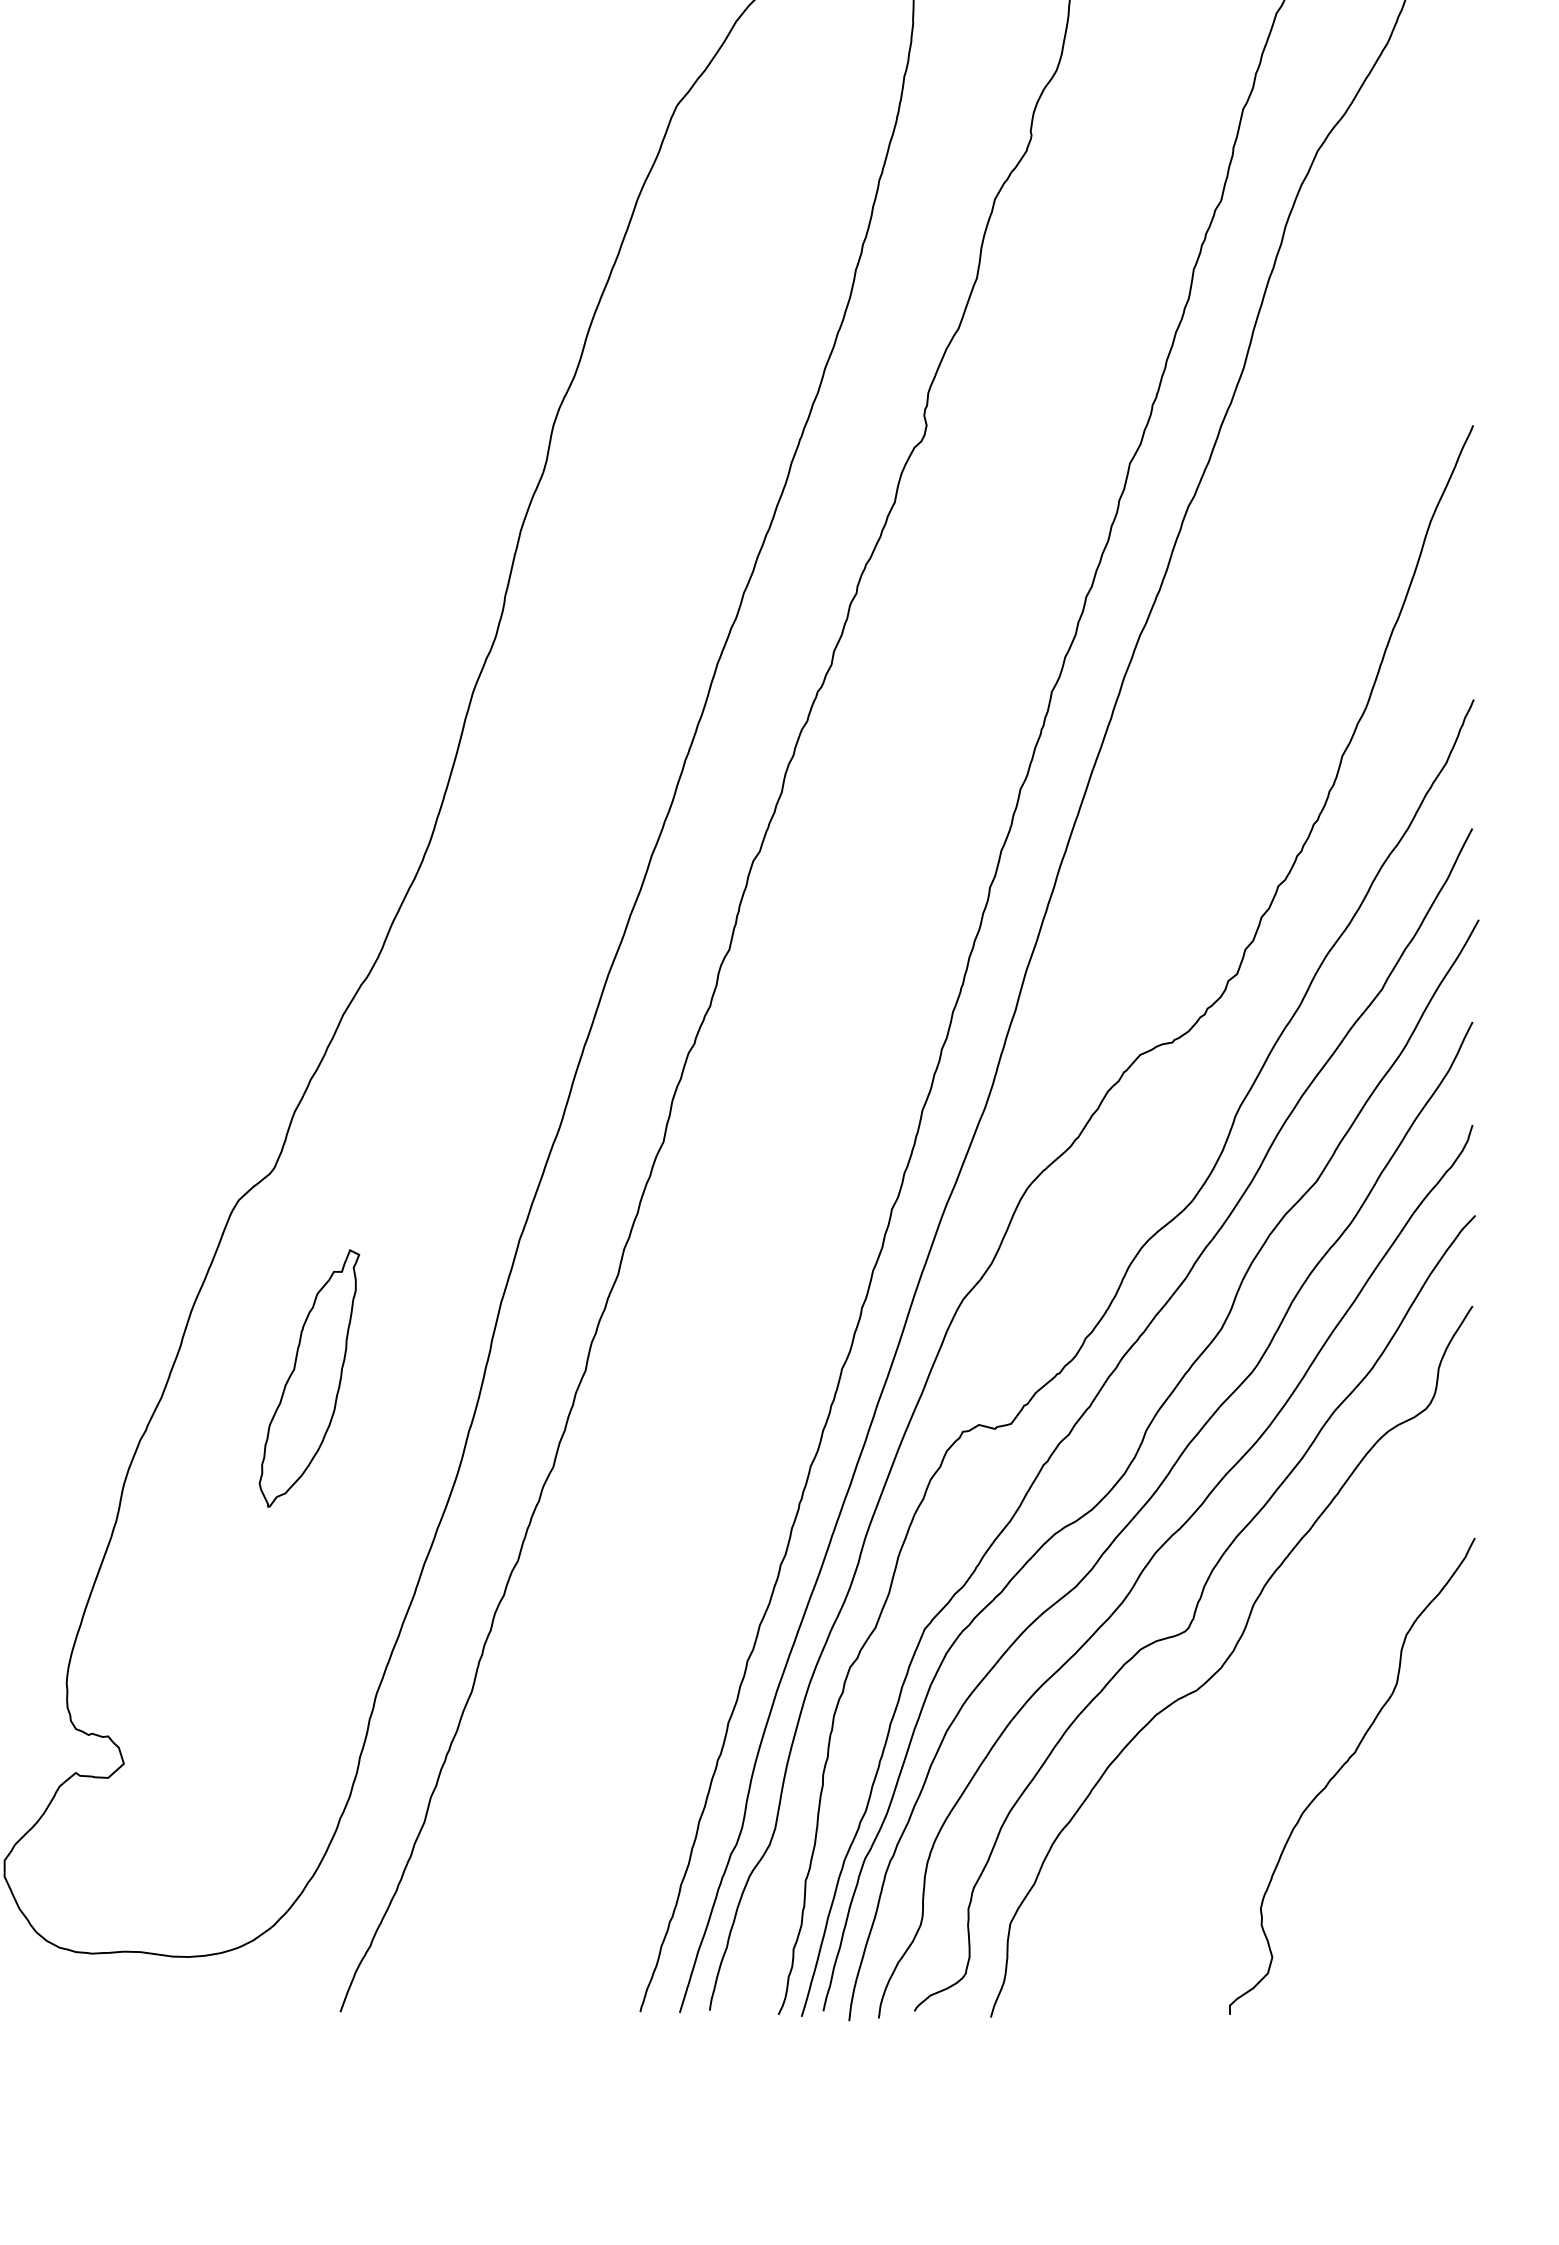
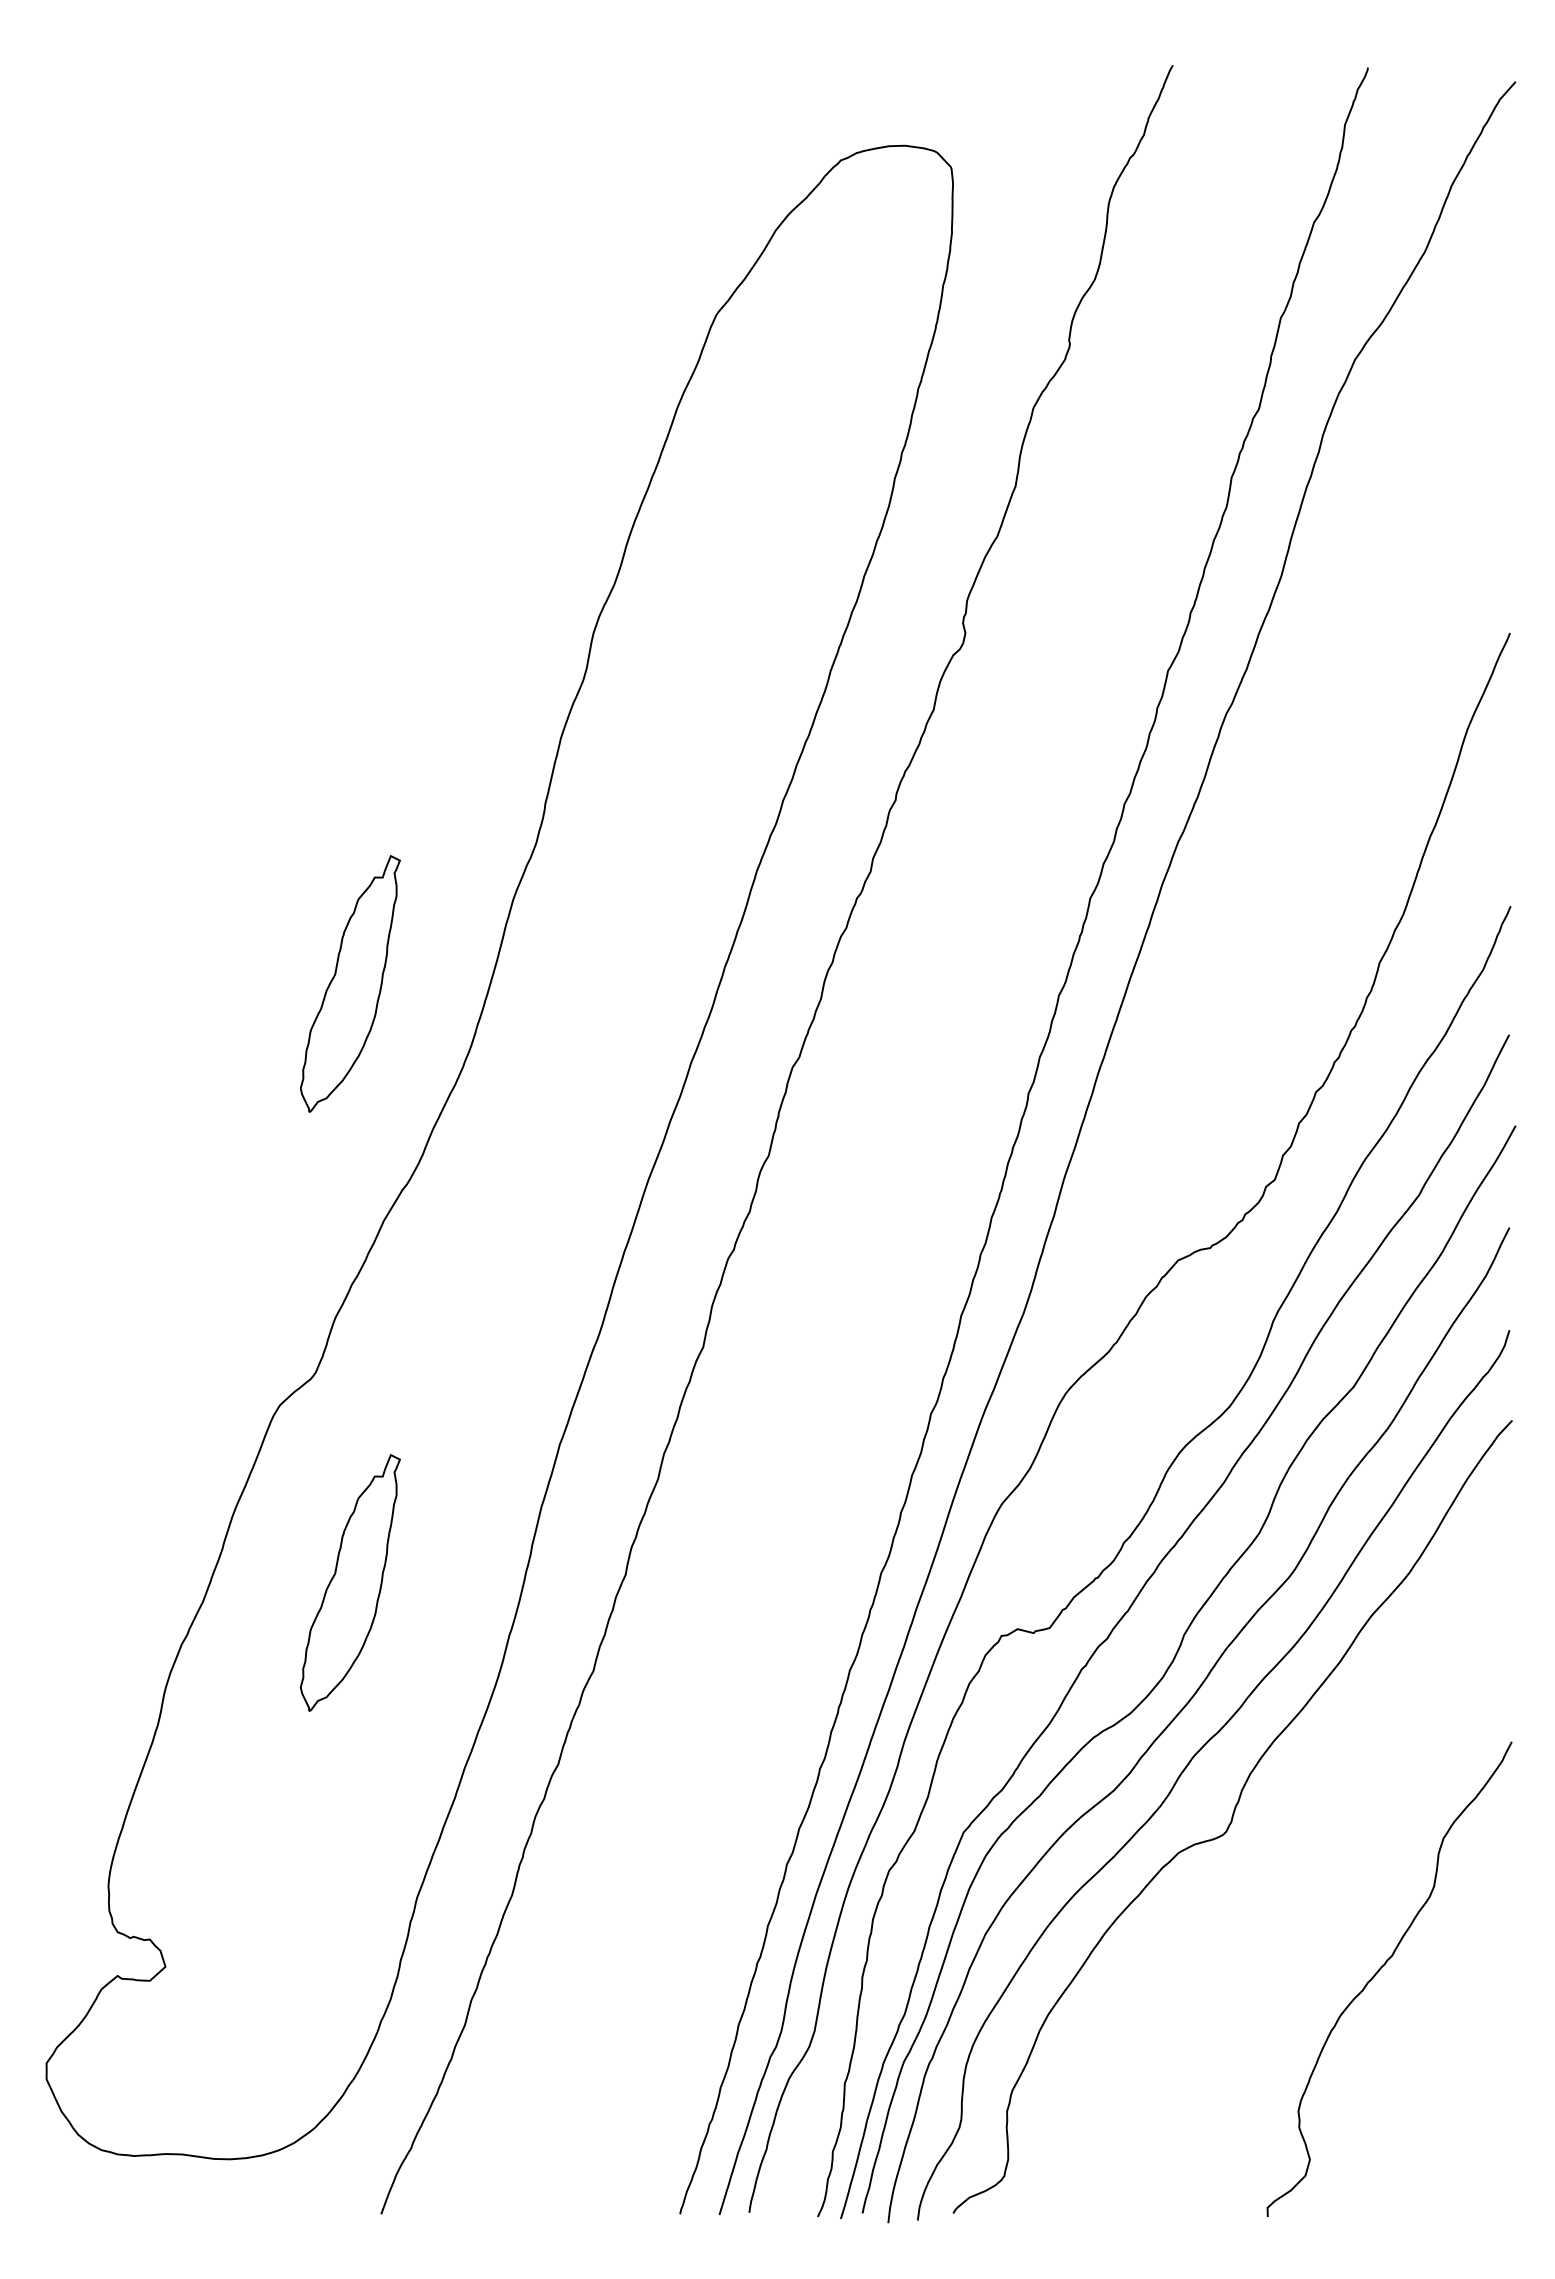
part: (308, 777) -> (349, 983), added
curve: (1229, 1658) -> (1267, 1861), removed

